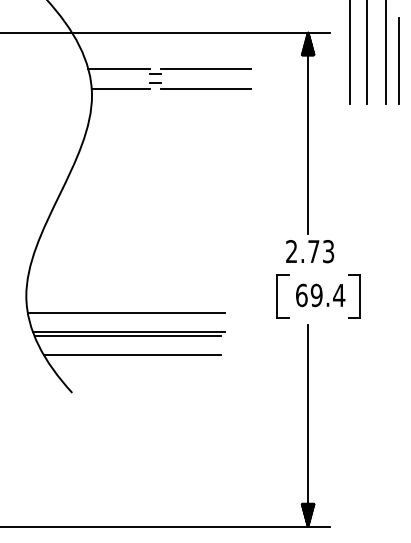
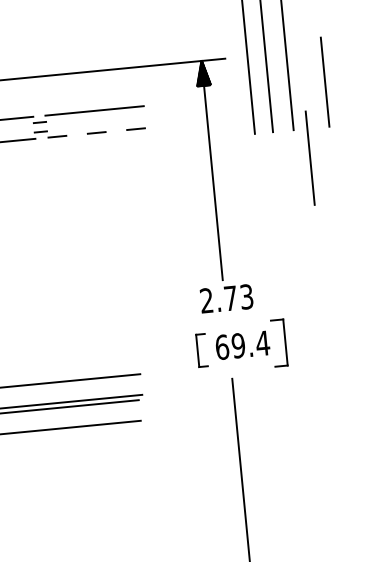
line: (398, 60) -> (310, 157), moved
line: (206, 88) -> (97, 132), solid -> dashed
part: (282, 296) -> (201, 350), size x0.7

